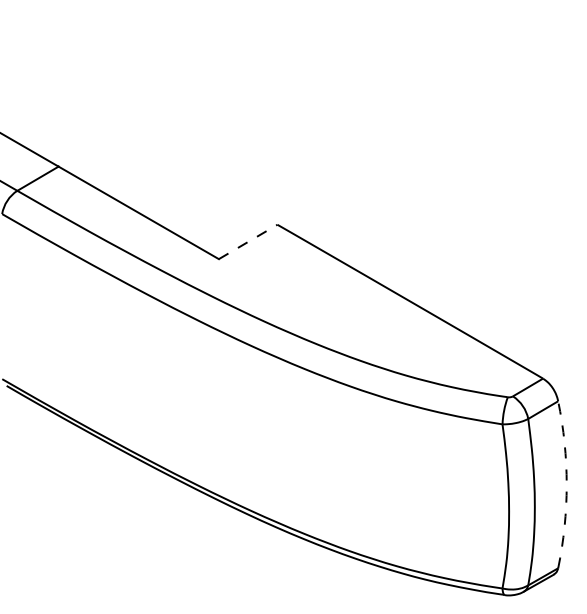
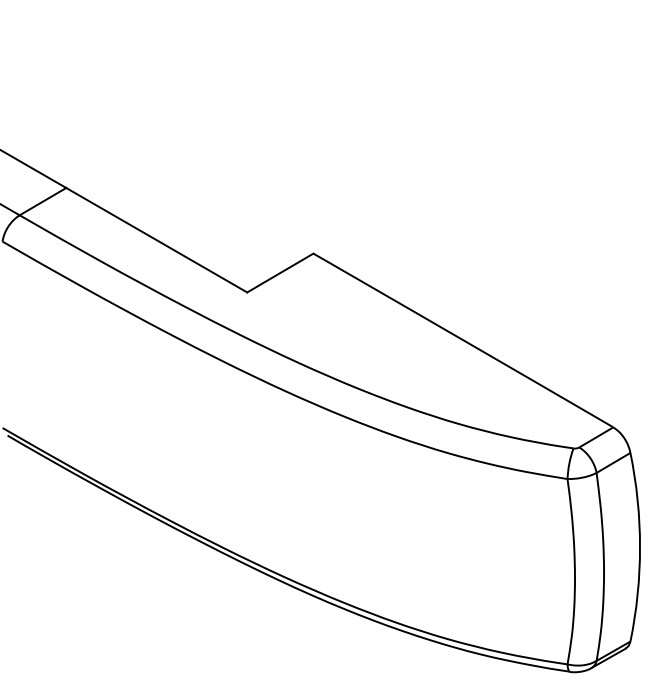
line: (248, 241) -> (280, 272), dashed -> solid
arc: (566, 484) -> (639, 546), dashed -> solid

